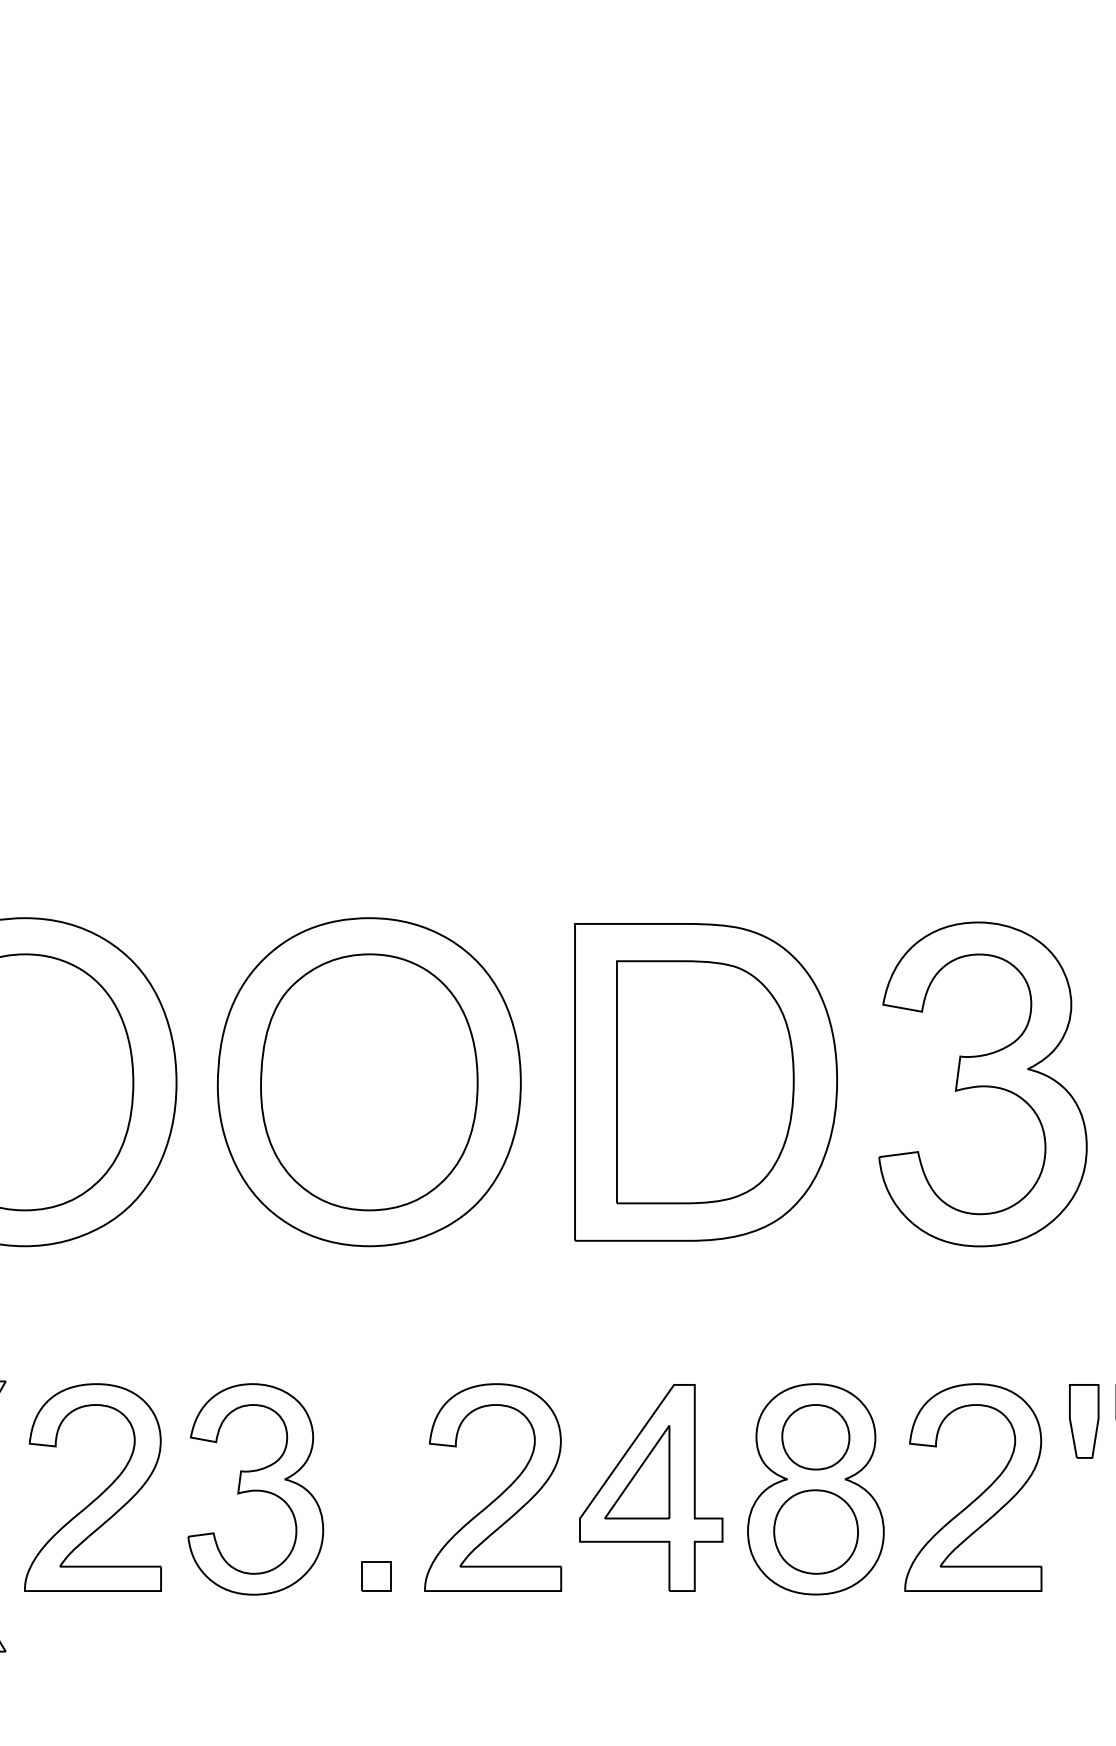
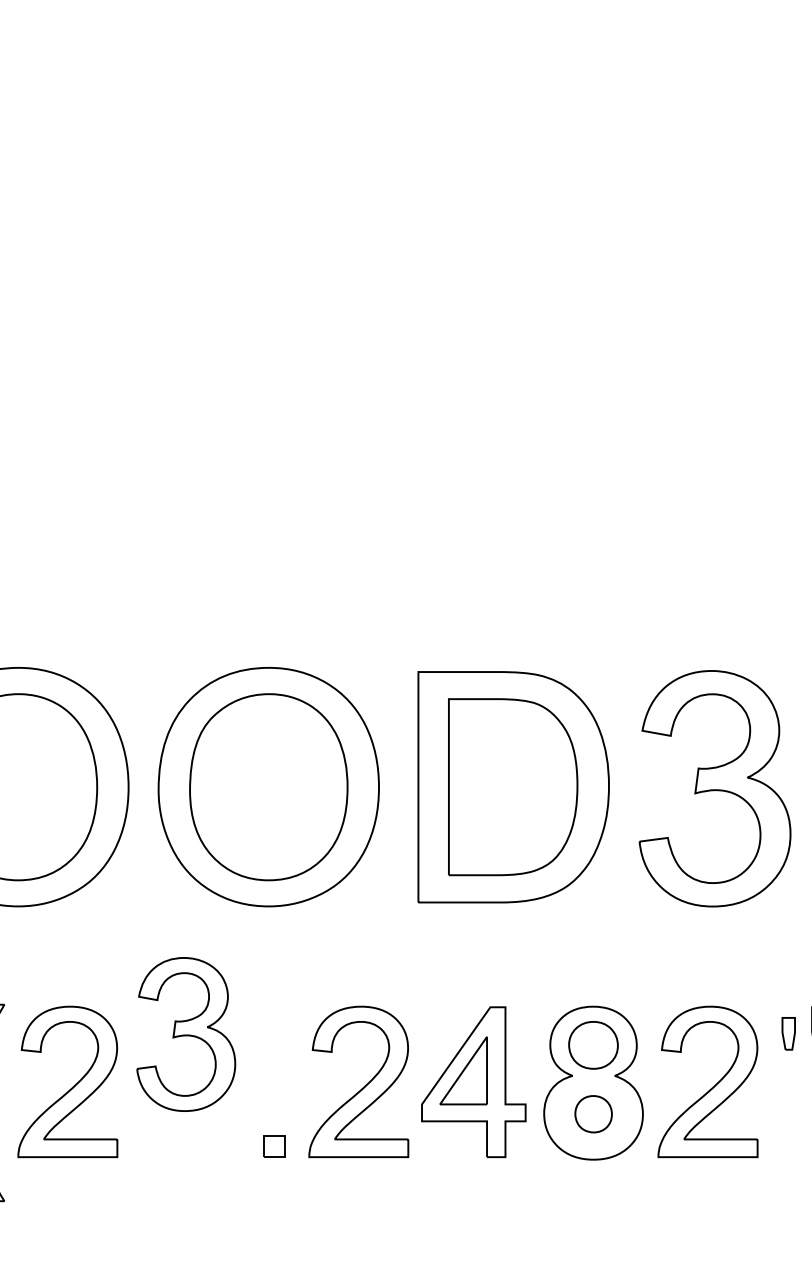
part: (1084, 1421) -> (788, 1033), size x0.6
part: (255, 1489) -> (186, 1034), moved
part: (815, 1531) -> (593, 1113), size x0.6

